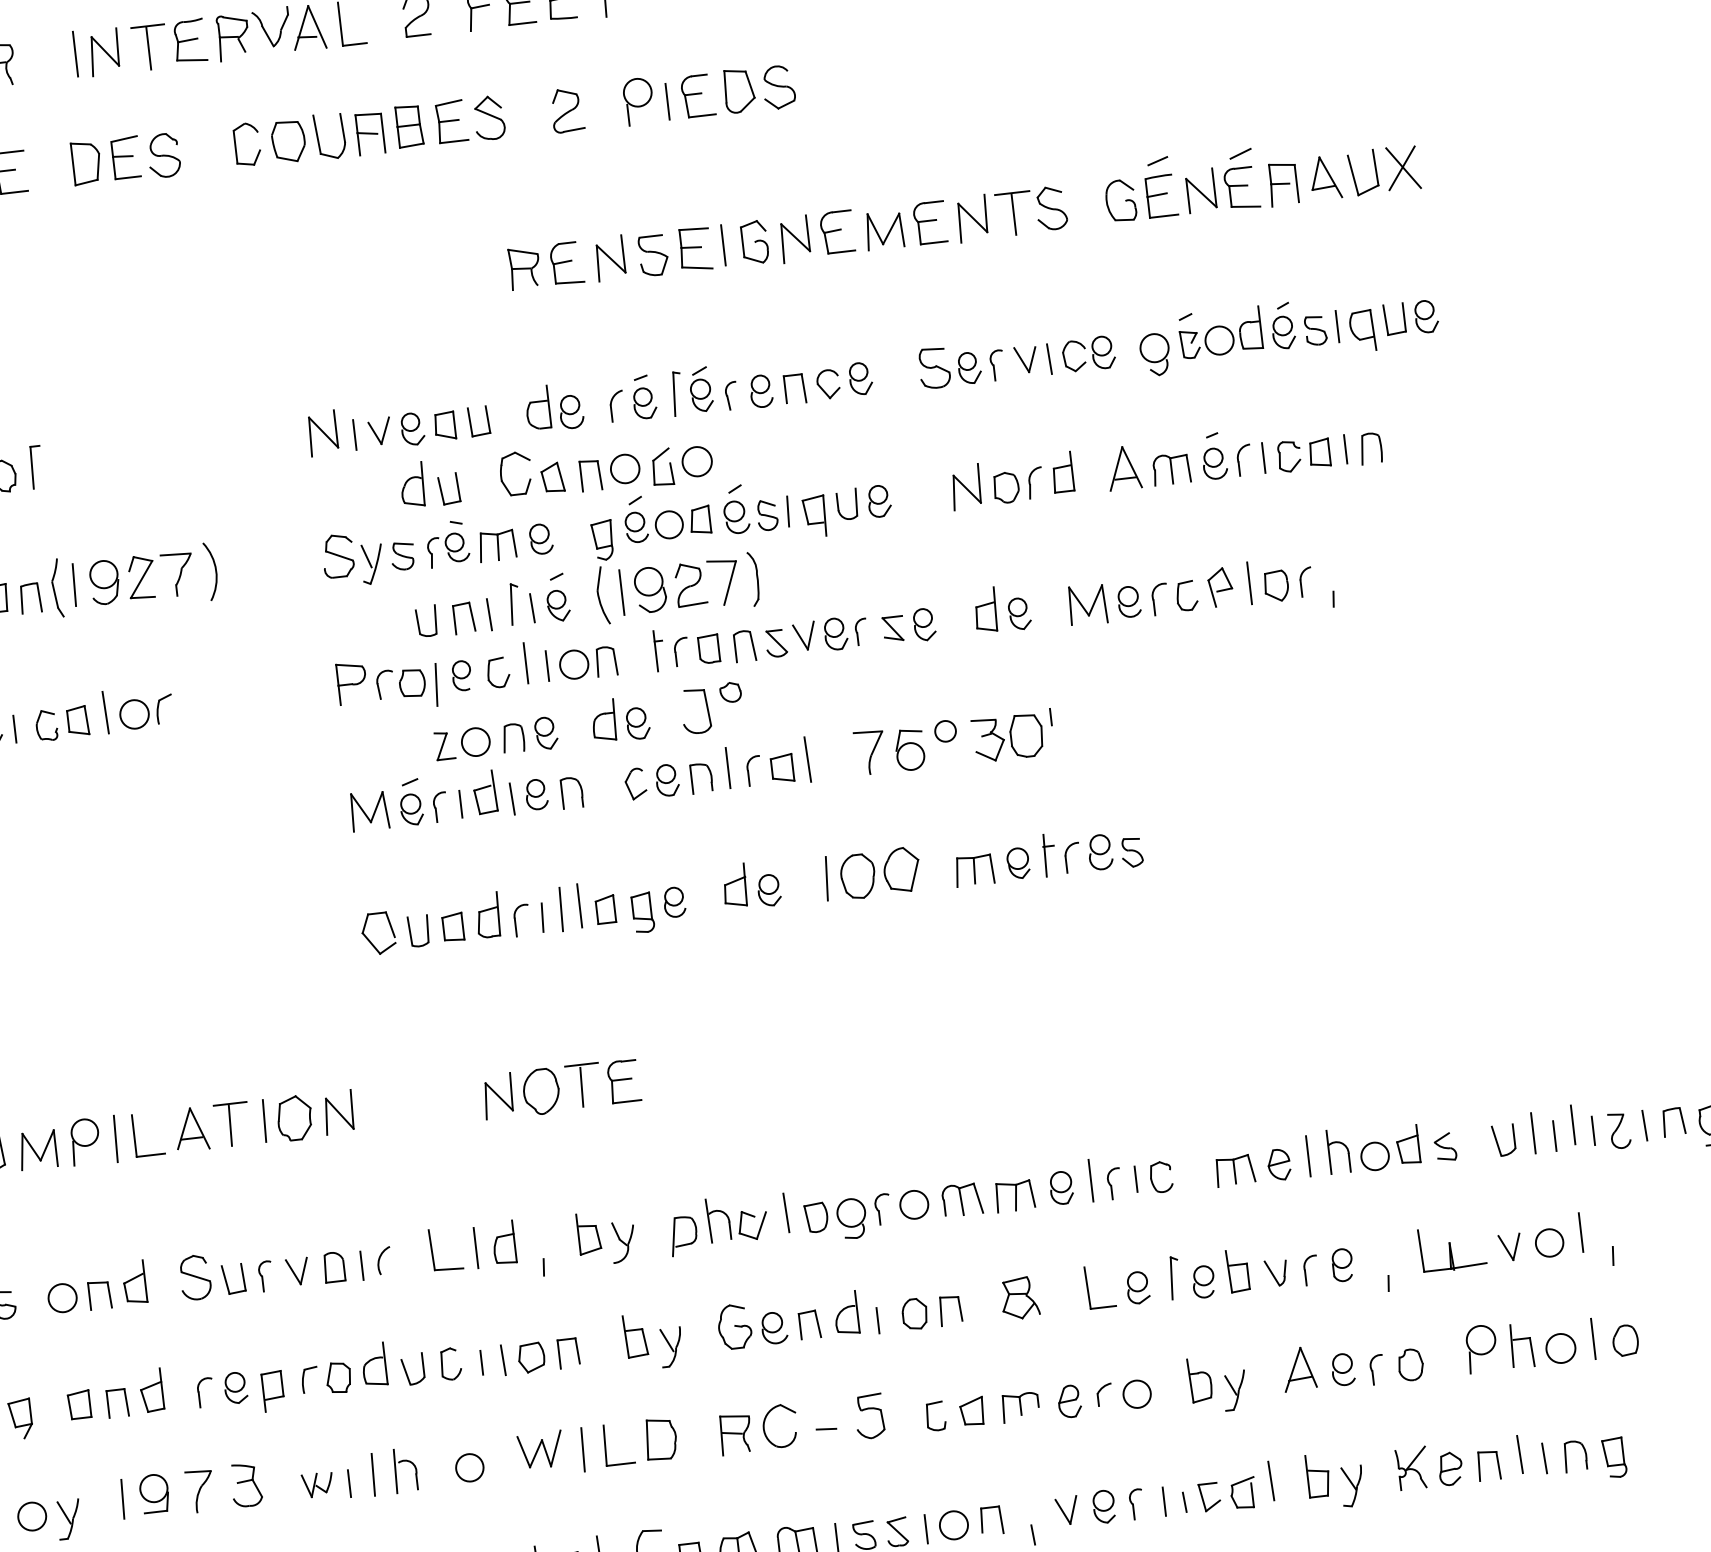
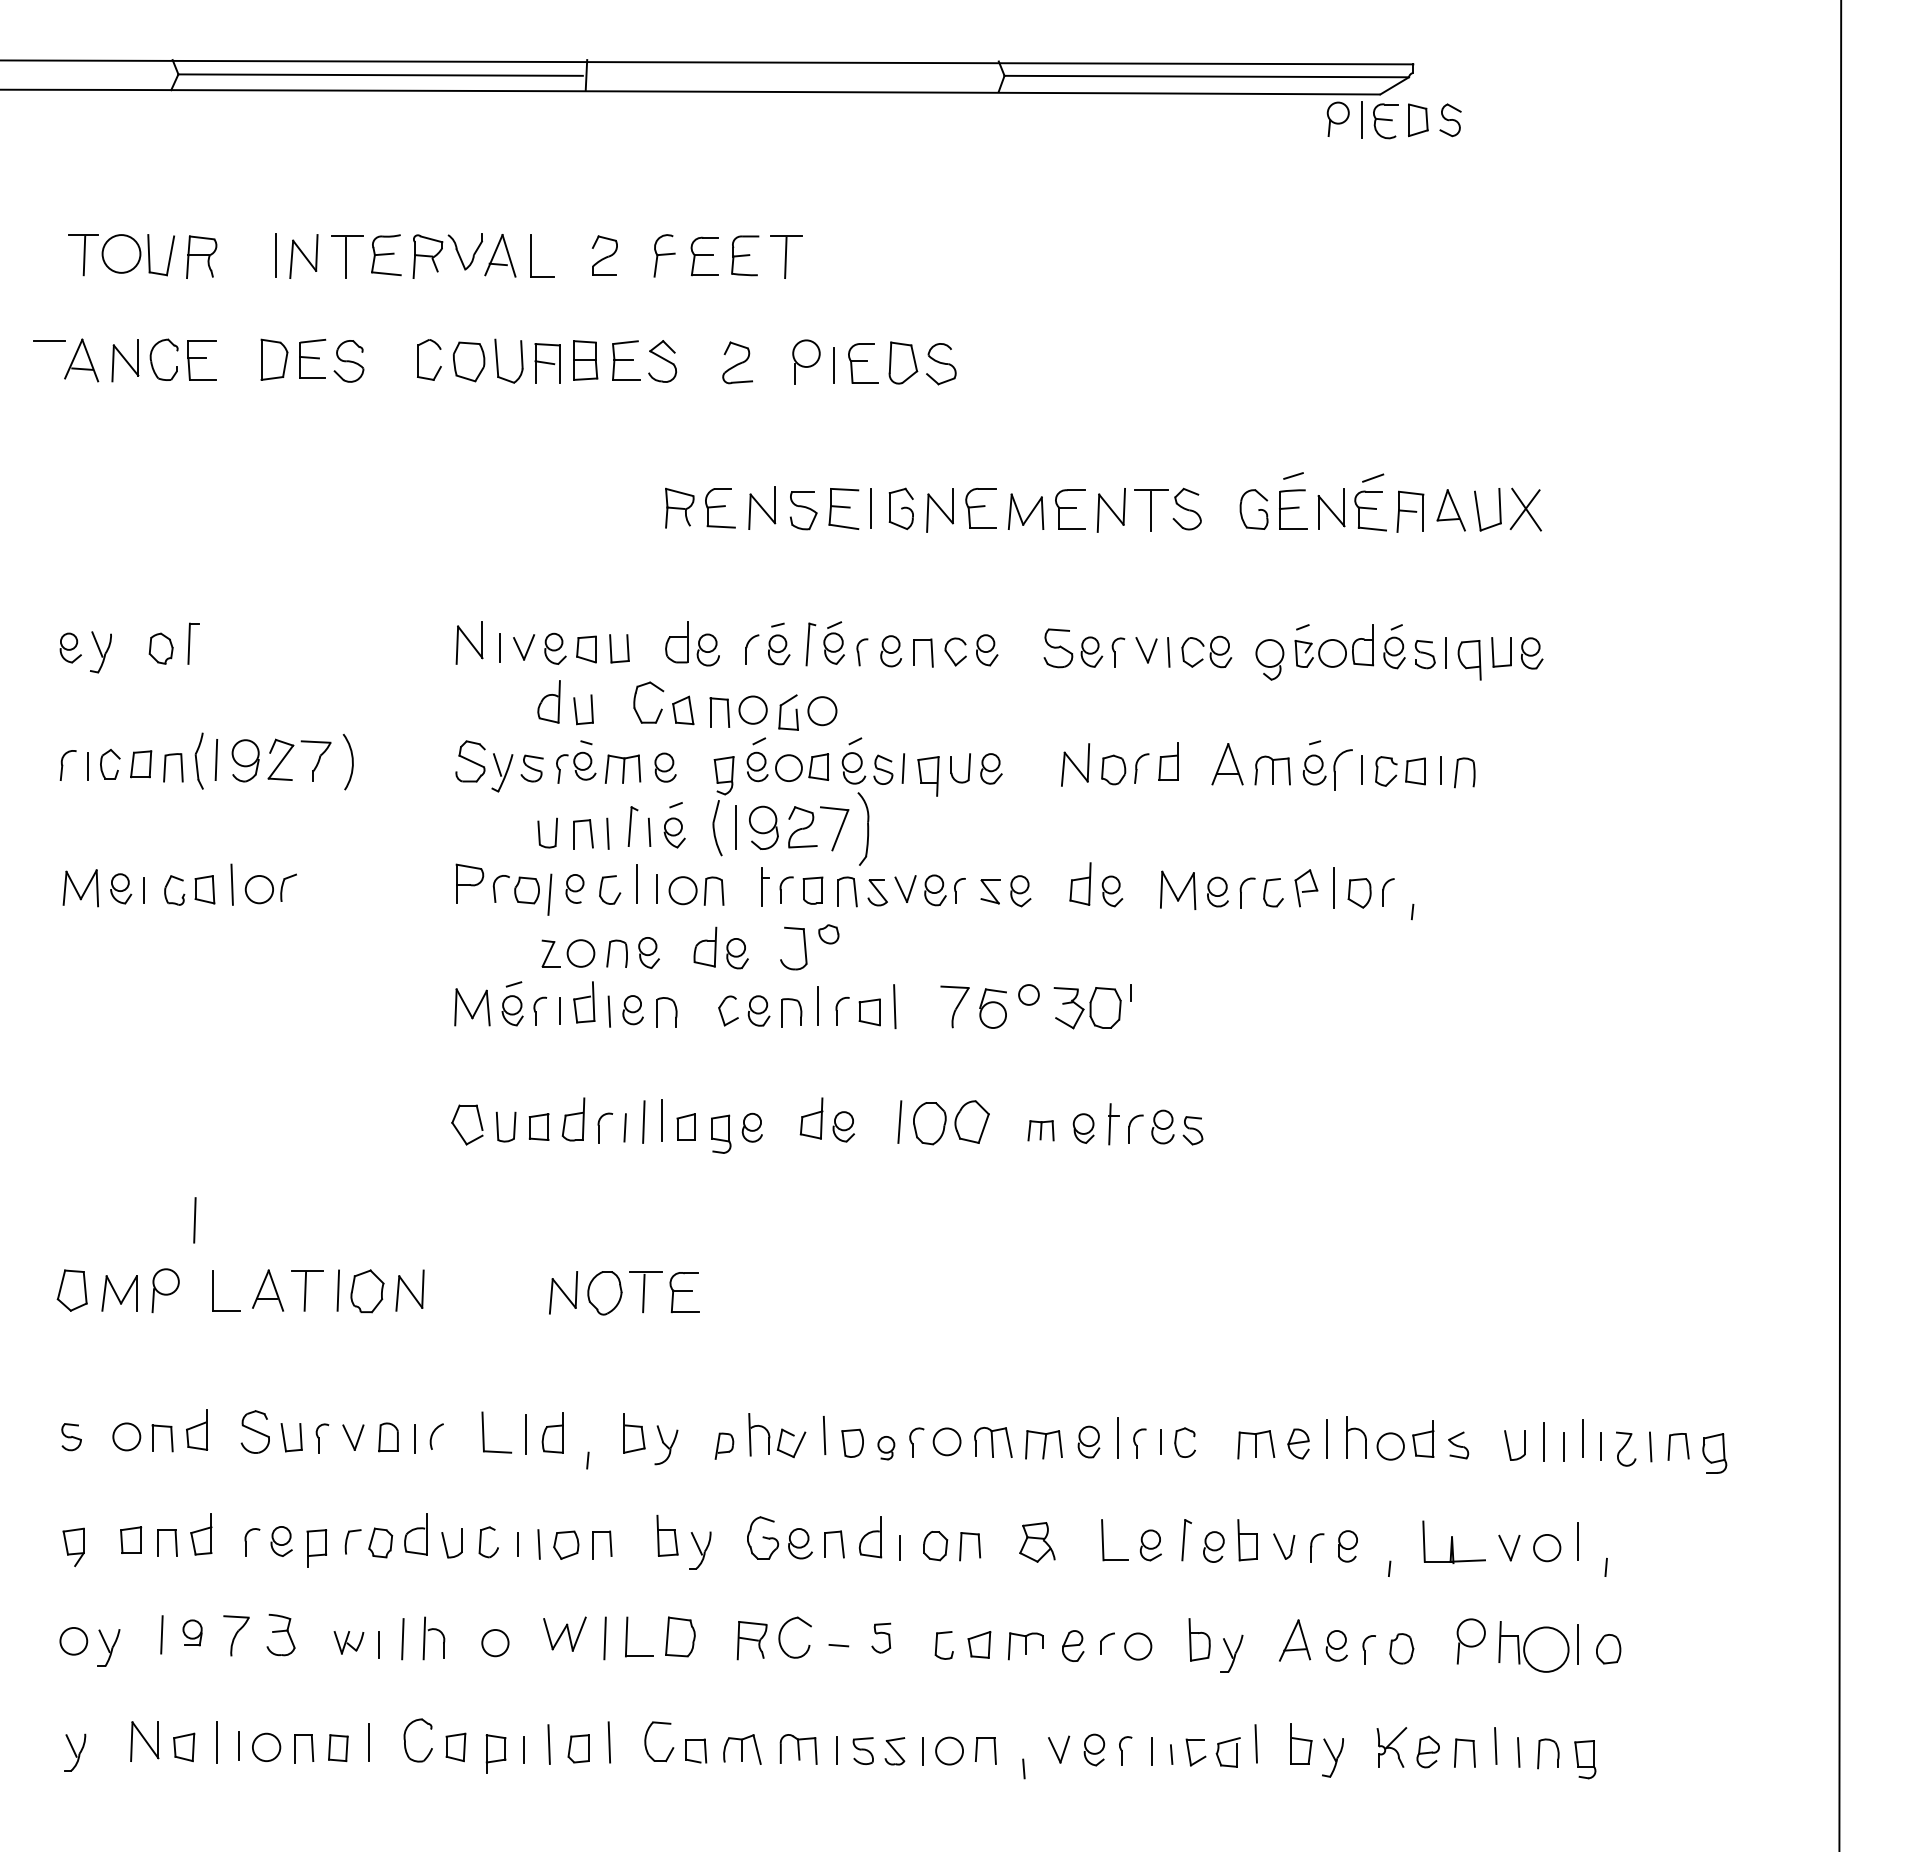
part: (1244, 459) -> (1343, 769), size x1.4
part: (753, 578) -> (863, 828), size x1.4
part: (973, 870) -> (1040, 1130), size x0.7
line: (115, 1139) -> (194, 1220), moved
part: (852, 1217) -> (886, 1447), size x0.6
part: (683, 1236) -> (724, 1446), size x0.7
circle: (1561, 1348) -> (1546, 1649), size x1.6
part: (868, 1415) -> (880, 1637), size x0.7
part: (154, 1493) -> (192, 1632), size x0.7

